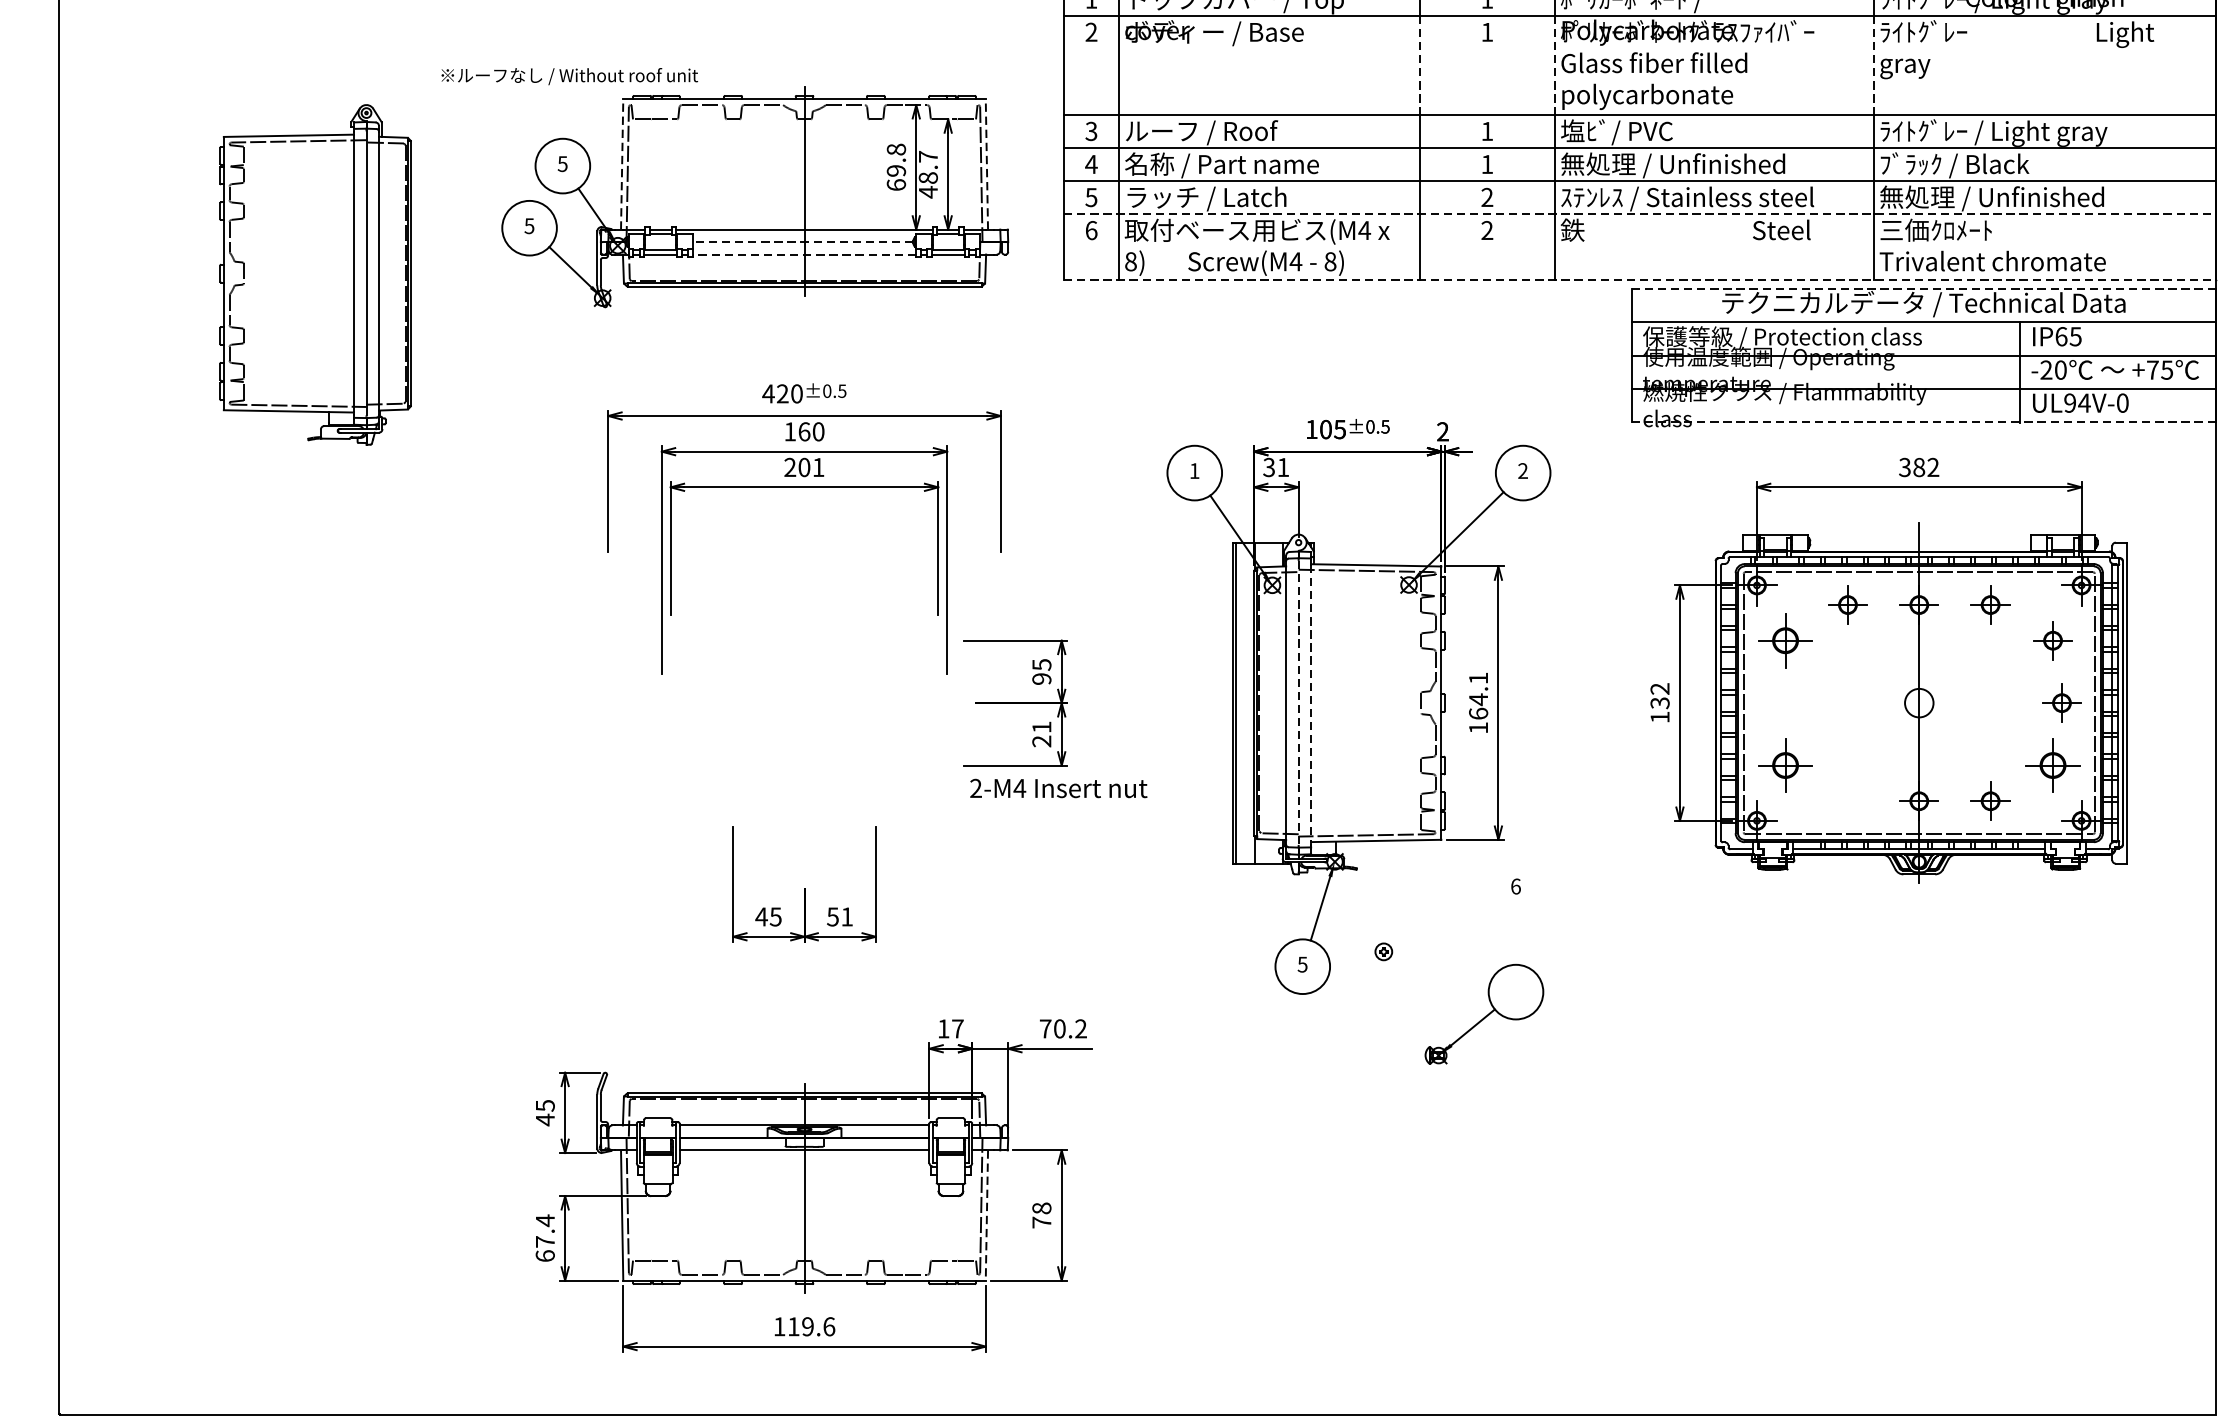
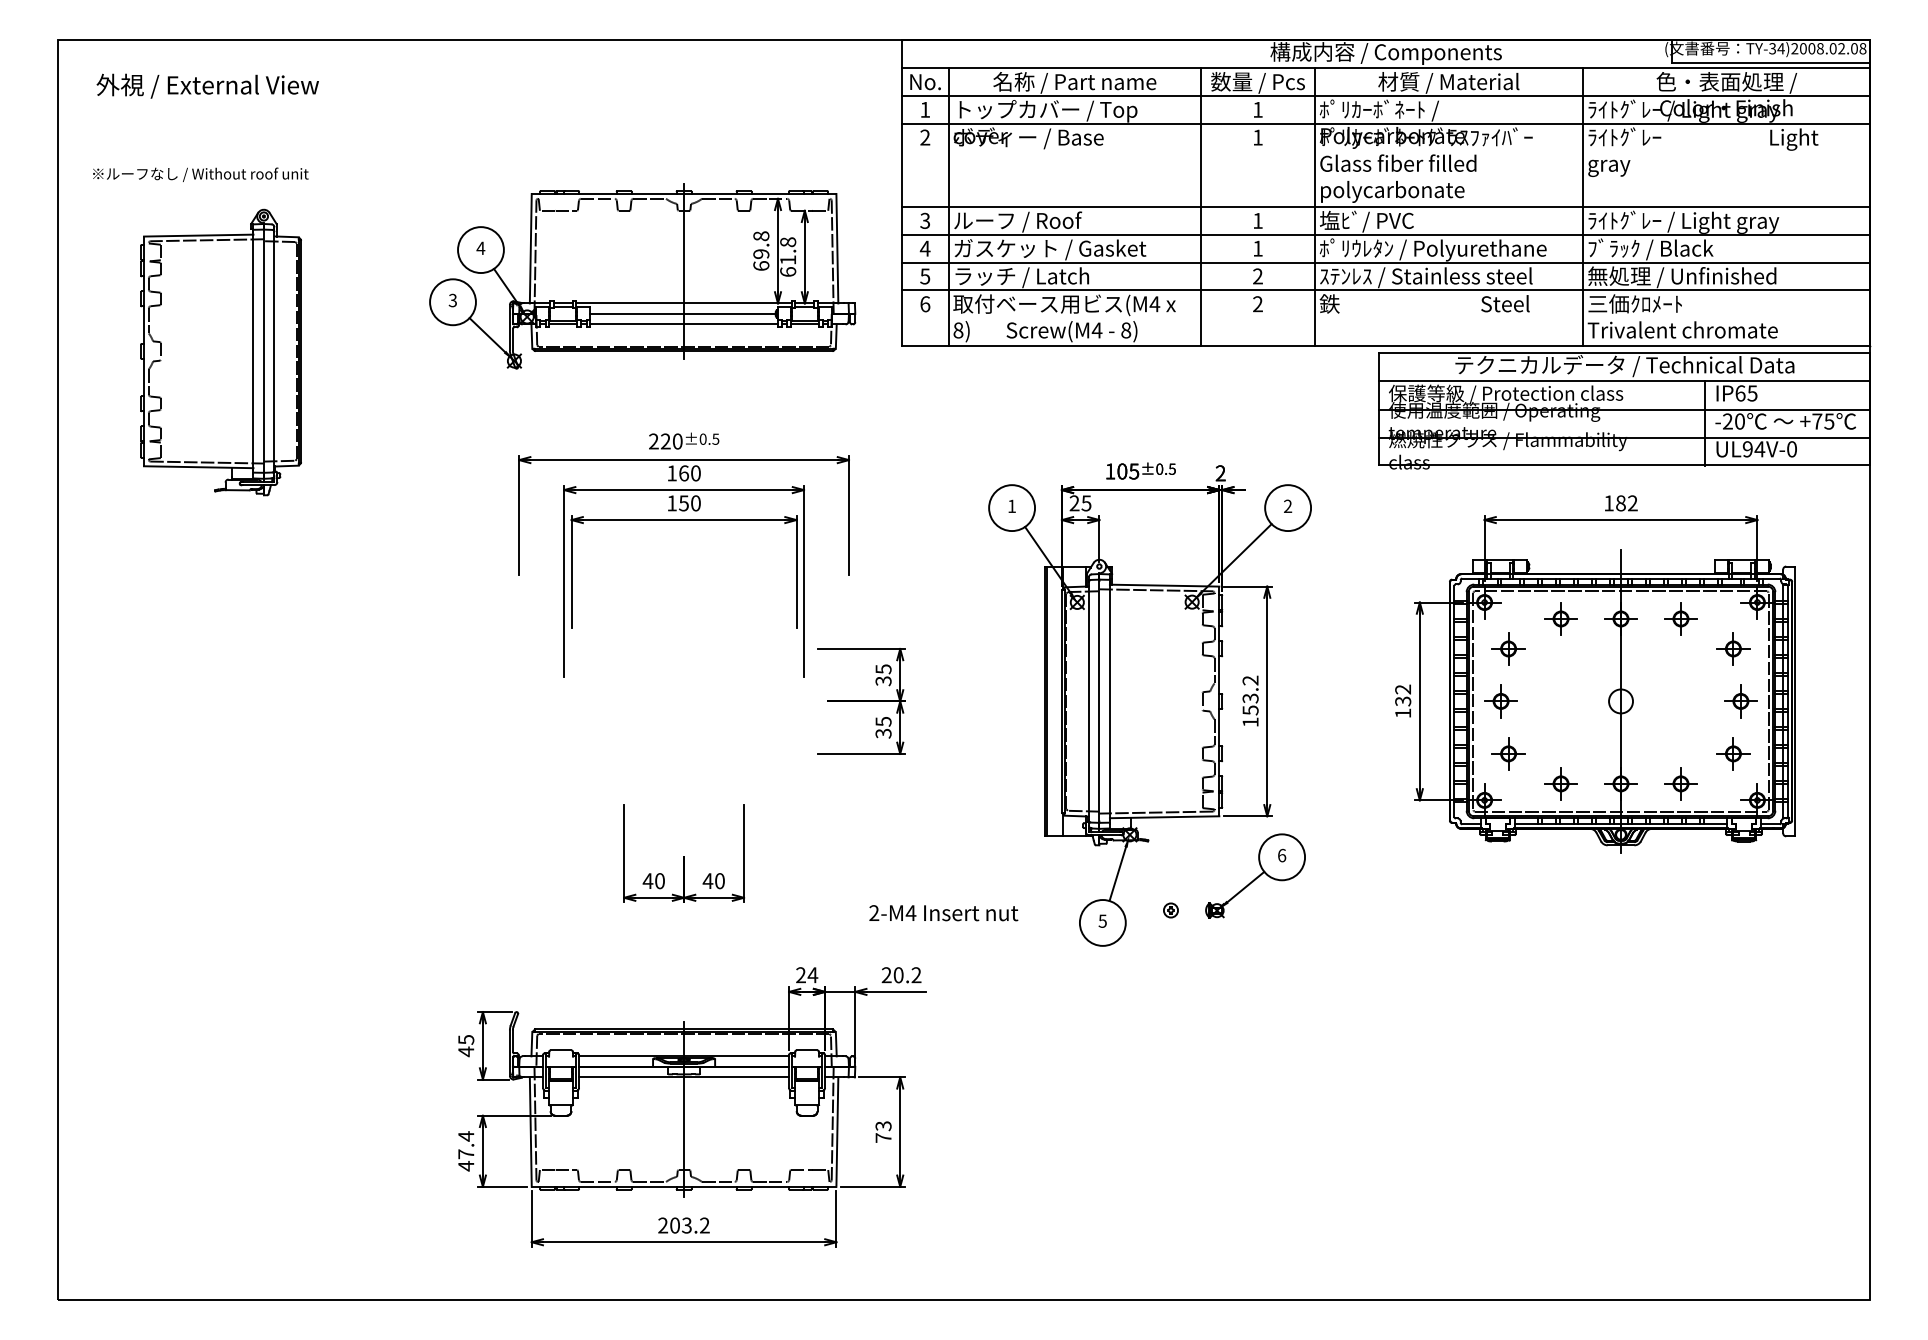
line: (1420, 65) -> (1201, 165), dashed -> solid
line: (1554, 65) -> (1314, 165), dashed -> solid
line: (1874, 65) -> (1583, 165), dashed -> solid
text: (569, 76) -> (200, 174), moved
text: (562, 164) -> (480, 248), 5 -> 4
line: (621, 164) -> (530, 248), dashed -> solid
line: (987, 164) -> (837, 248), dashed -> solid
text: (1239, 165) -> (1049, 249), 名称 / Part name -> ガスケット / Gasket
text: (1694, 165) -> (1432, 249), 無処理 / Unfinished -> ﾎﾟﾘｳﾚﾀﾝ / Polyurethane
text: (928, 174) -> (788, 257), 48.7 -> 61.8
line: (1640, 214) -> (1386, 290), dashed -> solid
text: (528, 224) -> (452, 299), 5 -> 3
line: (802, 241) -> (682, 313), dashed -> solid
line: (805, 254) -> (684, 324), dashed -> solid
part: (314, 274) -> (220, 352), moved
line: (1640, 279) -> (1386, 345), dashed -> solid
line: (1924, 289) -> (1625, 353), dashed -> solid
text: (768, 393) -> (653, 441), 420 -> 220
line: (1924, 422) -> (1625, 465), dashed -> solid
text: (803, 467) -> (683, 503), 201 -> 150
text: (1276, 467) -> (1080, 503), 31 -> 25
text: (1904, 467) -> (1608, 503), 382 -> 182
part: (1785, 640) -> (1508, 648), size x0.71
text: (1041, 679) -> (883, 681), 95 -> 35
text: (1478, 696) -> (1250, 695), 164.1 -> 153.2
line: (1298, 703) -> (1099, 701), dashed -> solid
line: (1310, 703) -> (1109, 701), dashed -> solid
part: (1775, 703) -> (1500, 701), added
text: (1041, 734) -> (883, 727), 21 -> 35
part: (1785, 765) -> (1508, 753), size x0.71
part: (2053, 765) -> (1733, 753), size x0.71
text: (1058, 788) -> (943, 913), moved
part: (1847, 800) -> (1560, 783), added
text: (775, 917) -> (659, 881), 45 -> 40
text: (839, 917) -> (713, 881), 51 -> 40
part: (1484, 1013) -> (1255, 875), moved
text: (951, 1029) -> (807, 975), 17 -> 24
text: (1045, 1029) -> (886, 975), 70.2 -> 20.2
text: (1041, 1208) -> (883, 1126), 78 -> 73
line: (987, 1216) -> (837, 1132), dashed -> solid
text: (545, 1256) -> (466, 1166), 67.4 -> 47.4
text: (803, 1326) -> (683, 1225), 119.6 -> 203.2

